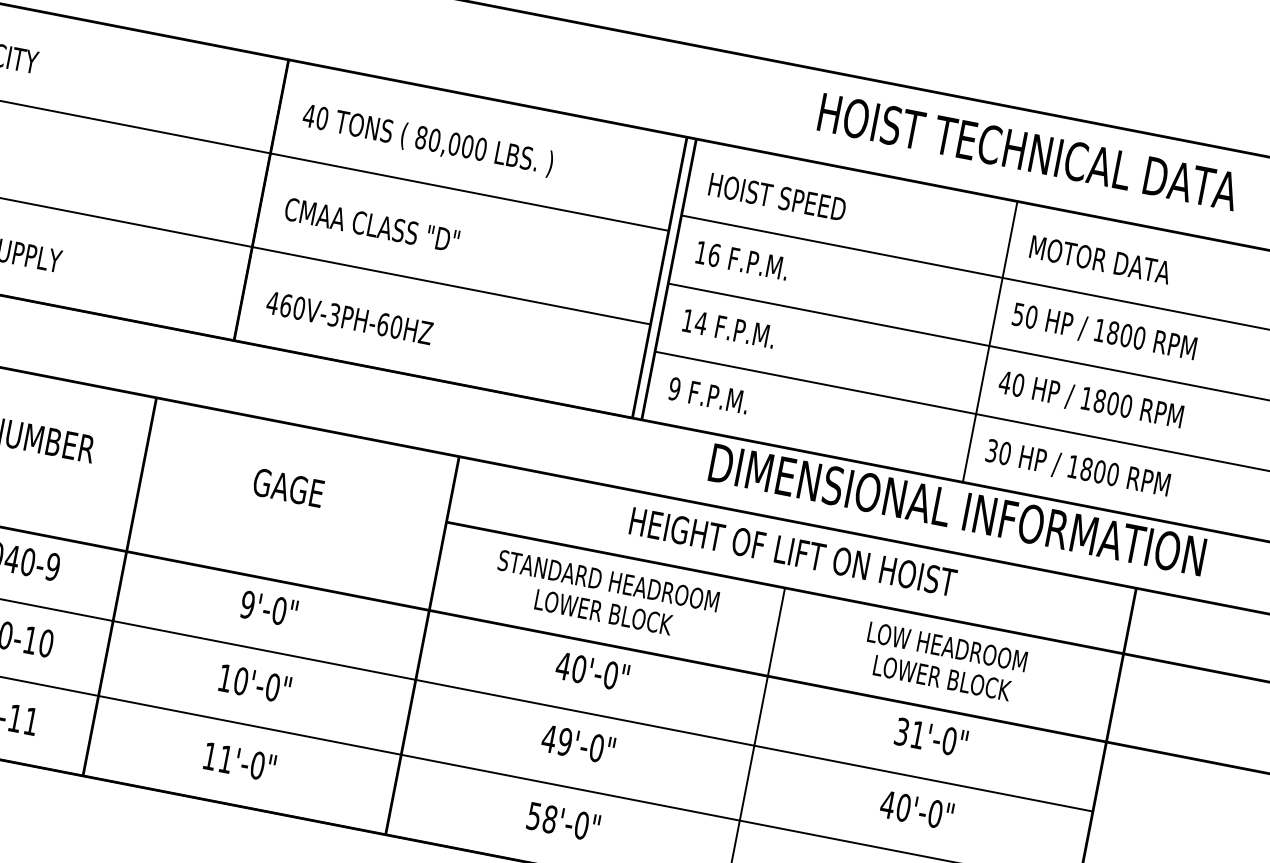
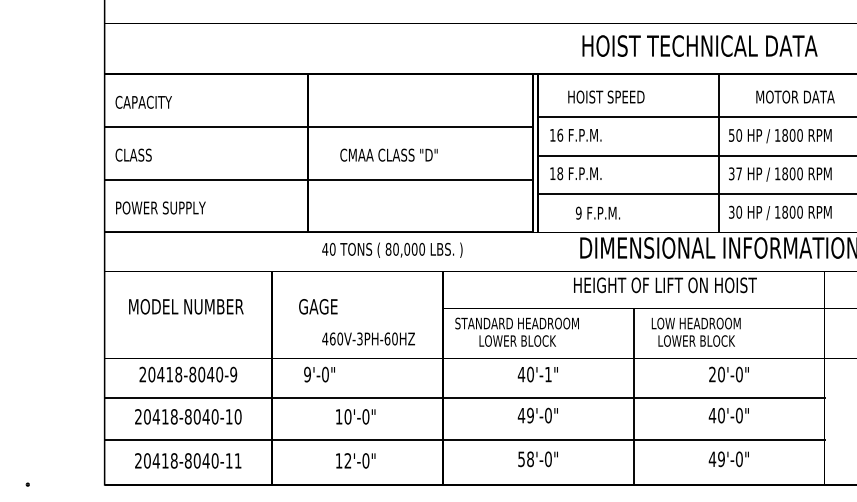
text: (428, 139) -> (392, 249), moved
text: (1027, 150) -> (699, 45), moved
text: (777, 196) -> (606, 96), moved
text: (371, 223) -> (388, 154), moved
text: (1100, 258) -> (795, 96), moved
text: (349, 317) -> (368, 338), moved
text: (701, 323) -> (560, 173), 14 -> 18
text: (1012, 383) -> (735, 173), 40 -> 37
text: (709, 394) -> (598, 212), moved
text: (288, 487) -> (318, 306), moved
text: (793, 552) -> (665, 285), moved
text: (604, 594) -> (516, 331), moved
text: (269, 608) -> (319, 374), moved
text: (943, 660) -> (695, 331), moved
text: (611, 675) -> (548, 374), 40'-0" -> 40'-1"
text: (909, 733) -> (716, 374), 31'-0" -> 20'-0"
text: (225, 758) -> (347, 460), 11'-0" -> 12'-0"

